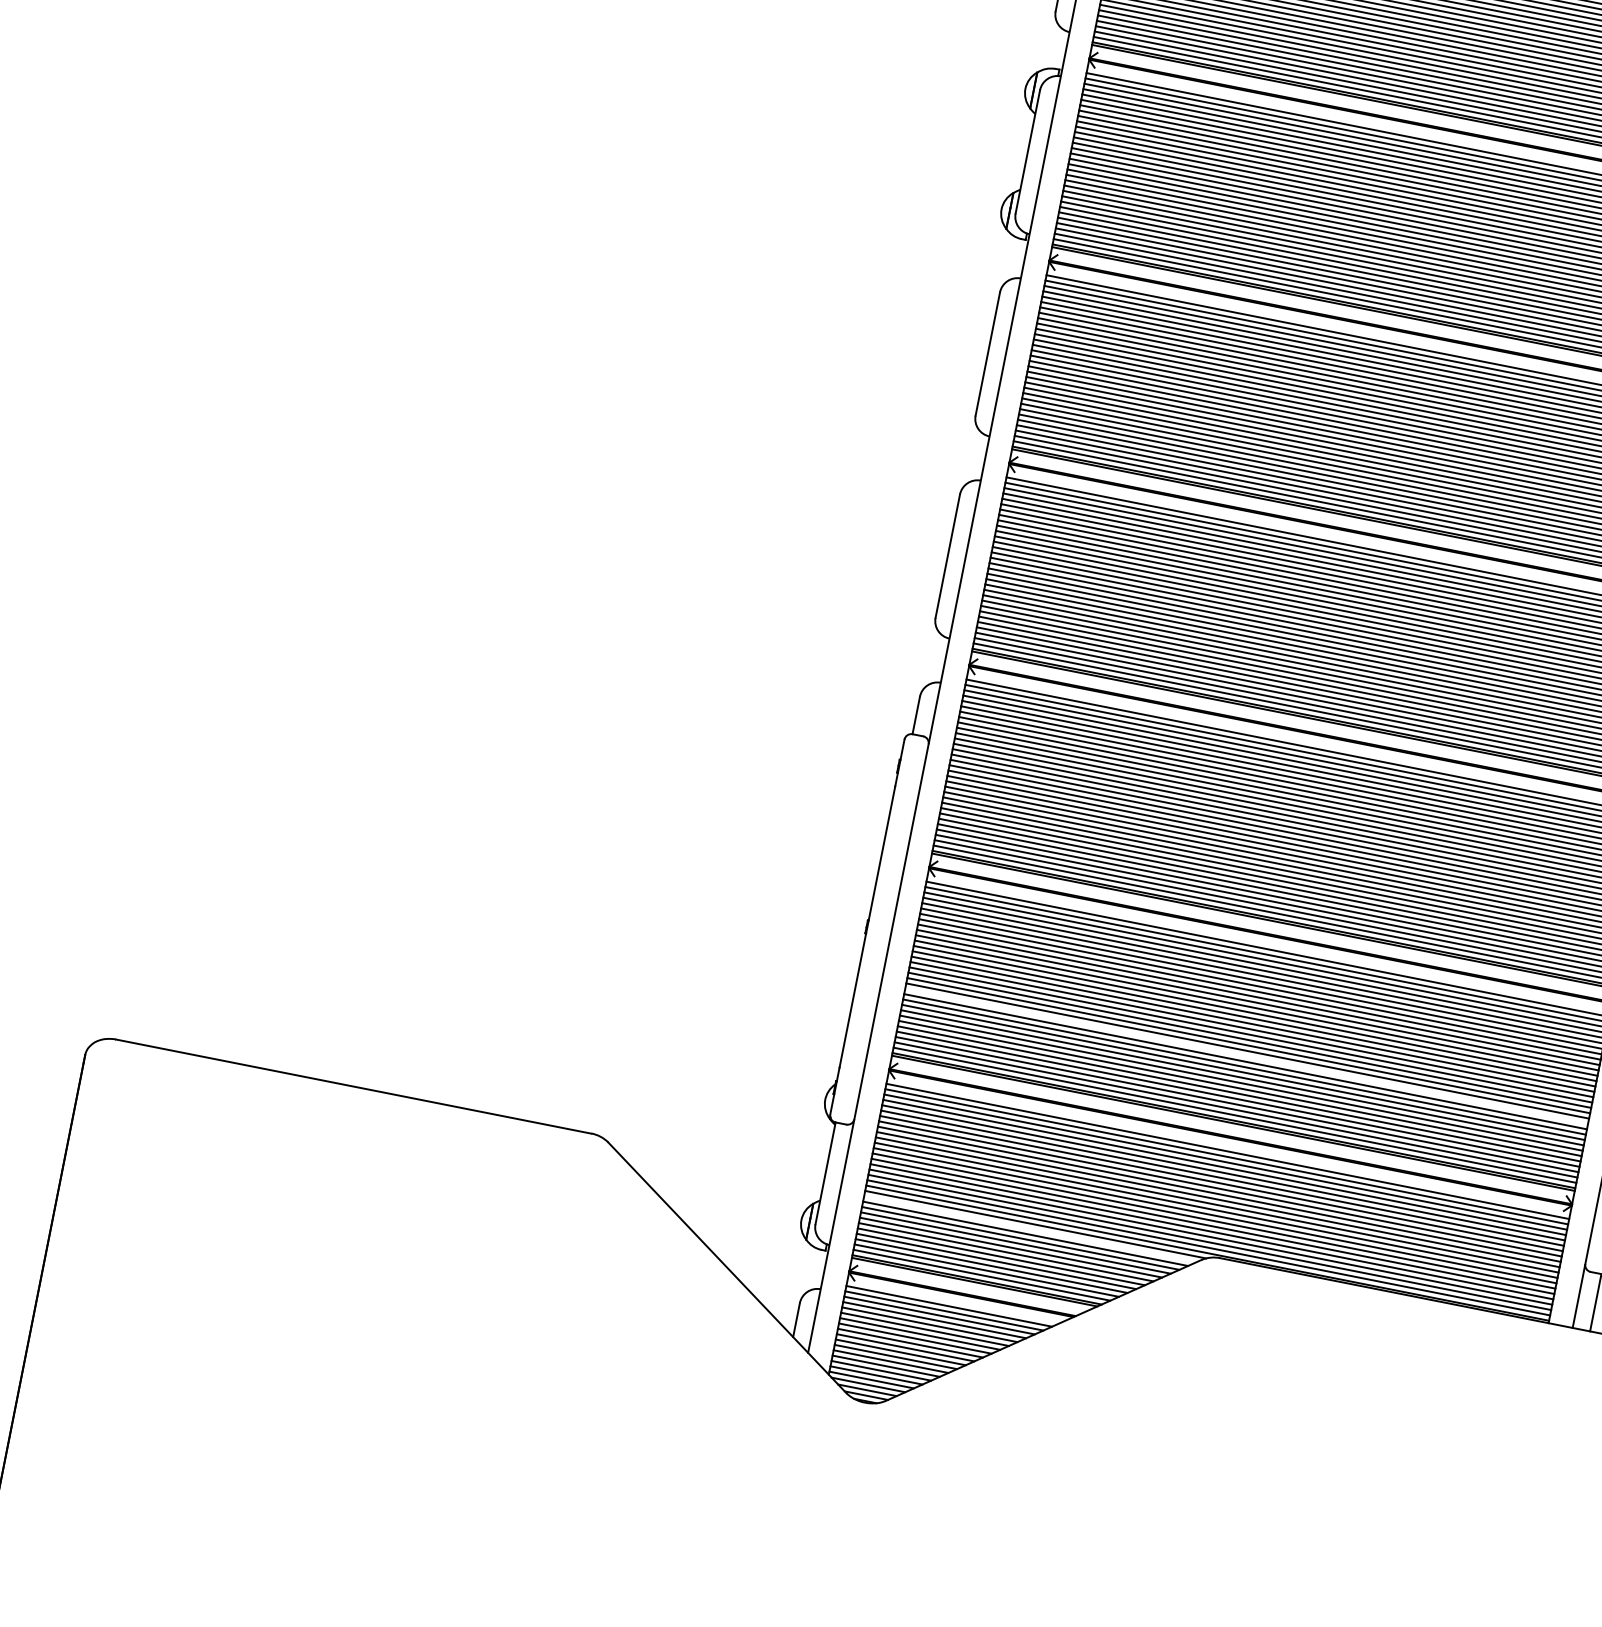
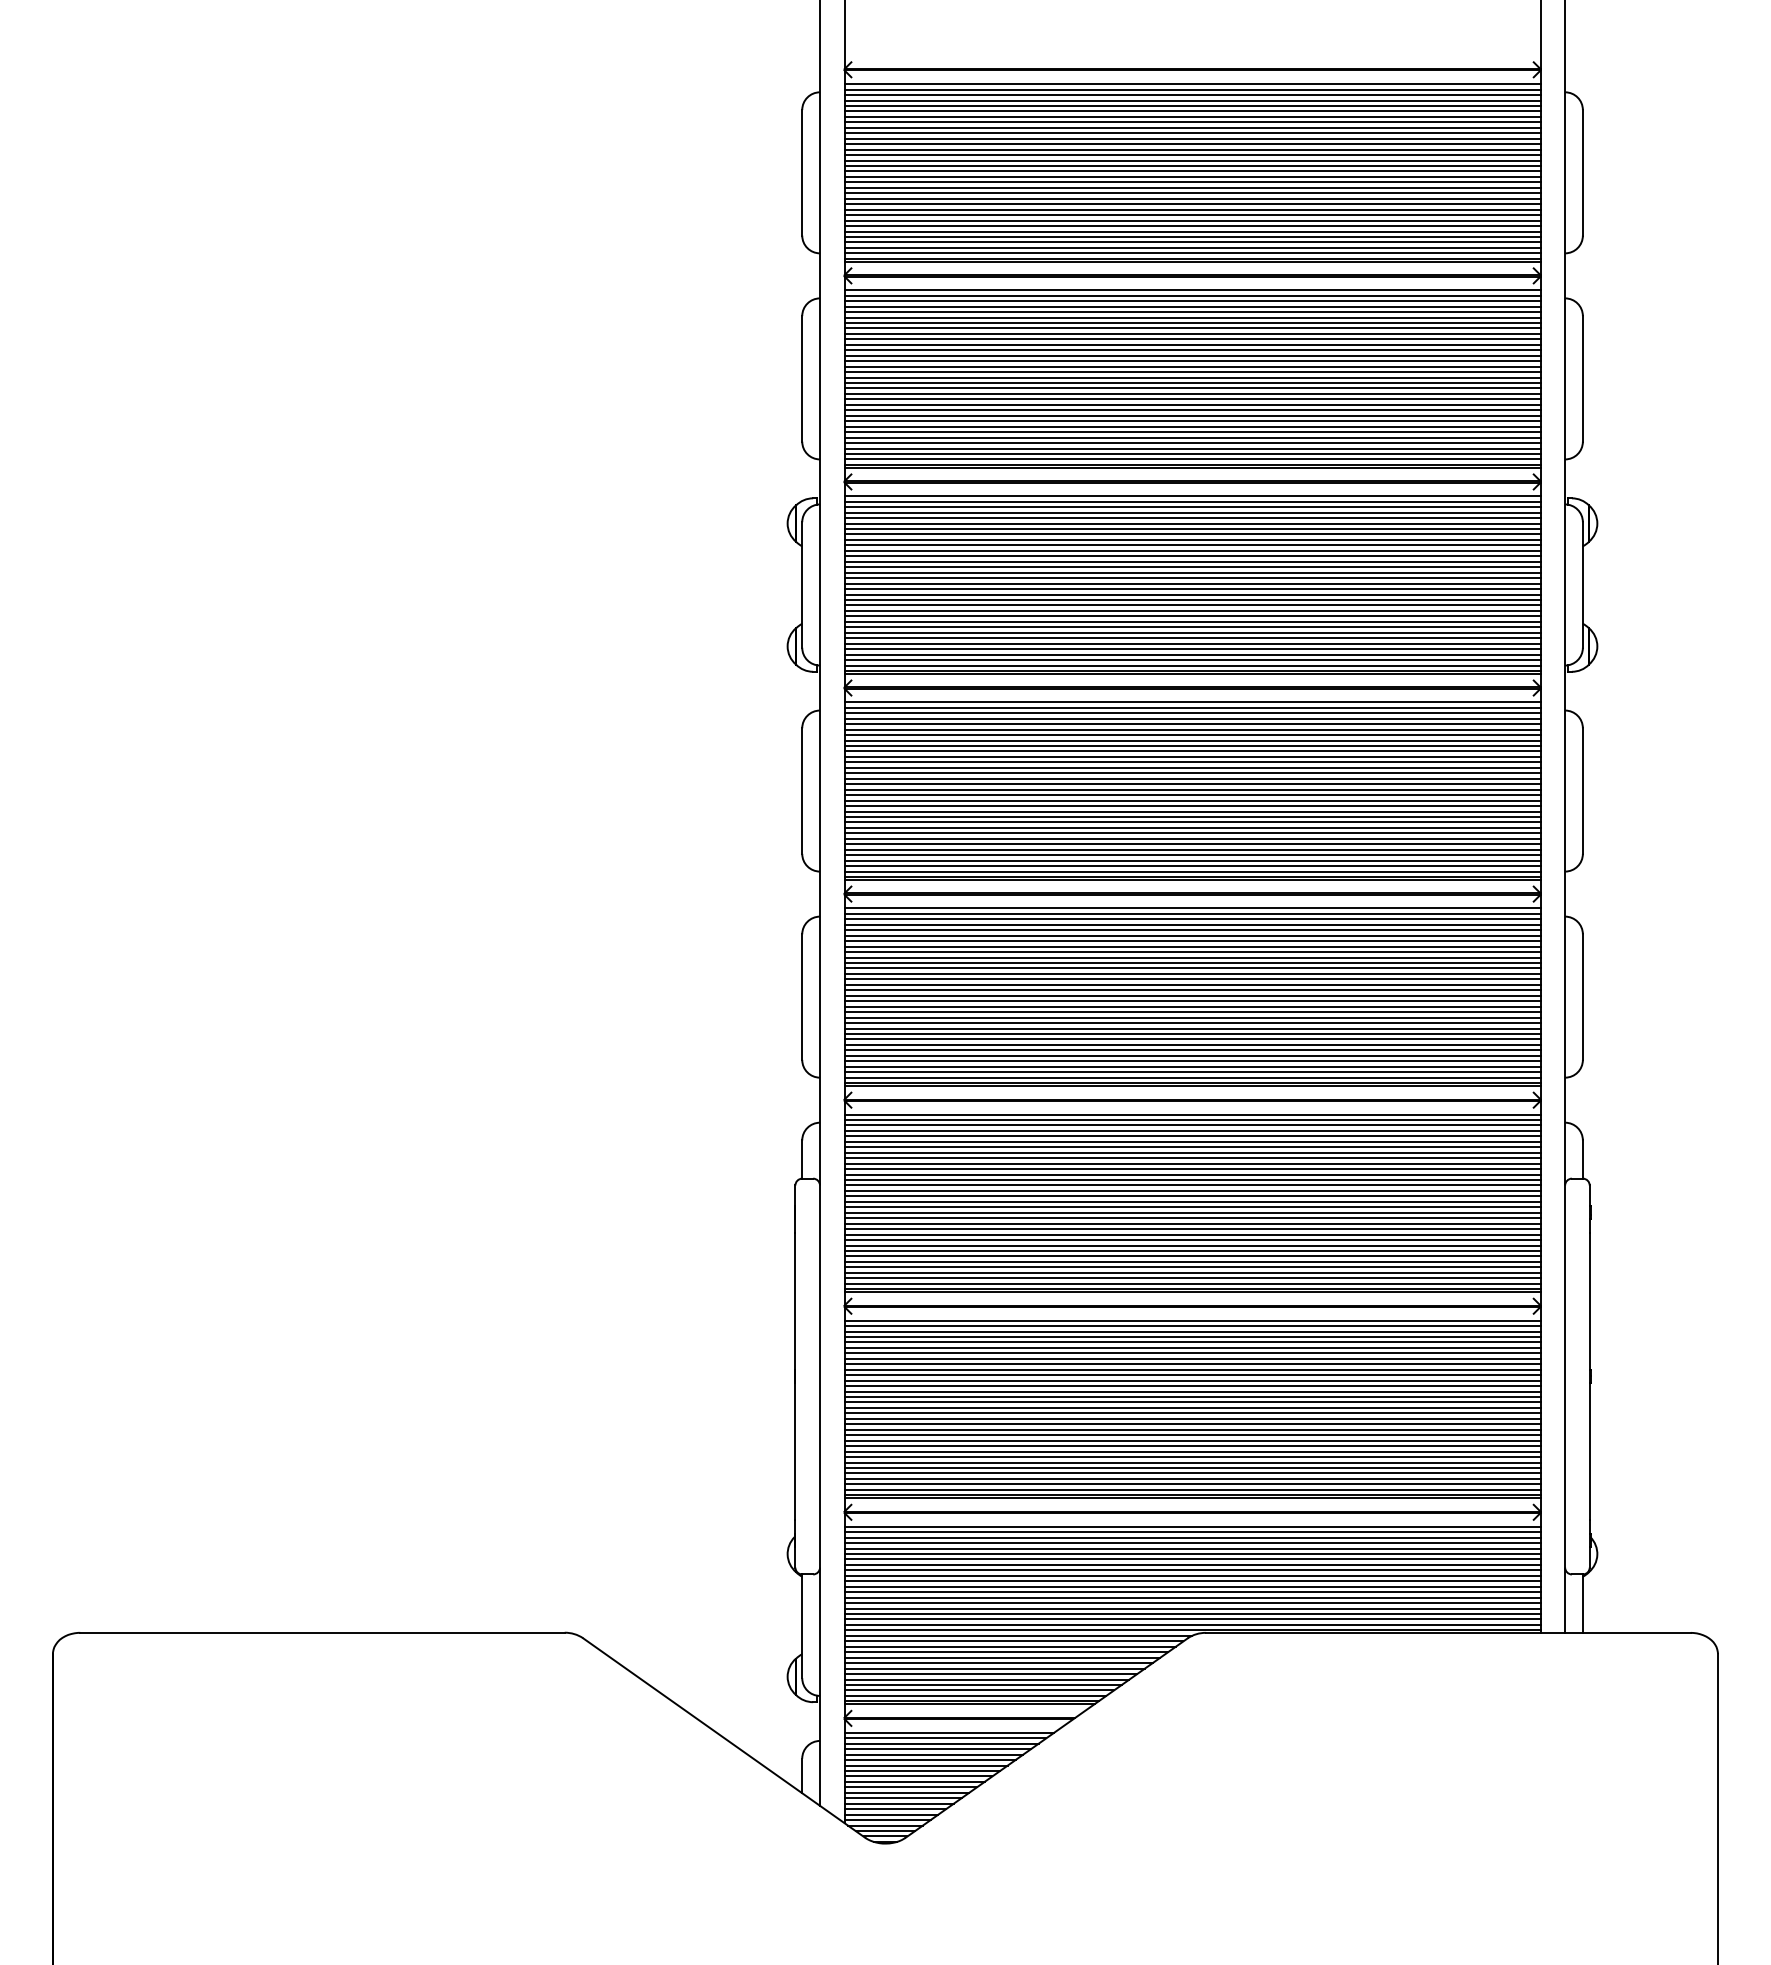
line: (1246, 1056) -> (1192, 1429), added
line: (1029, 1229) -> (1013, 1641), added

